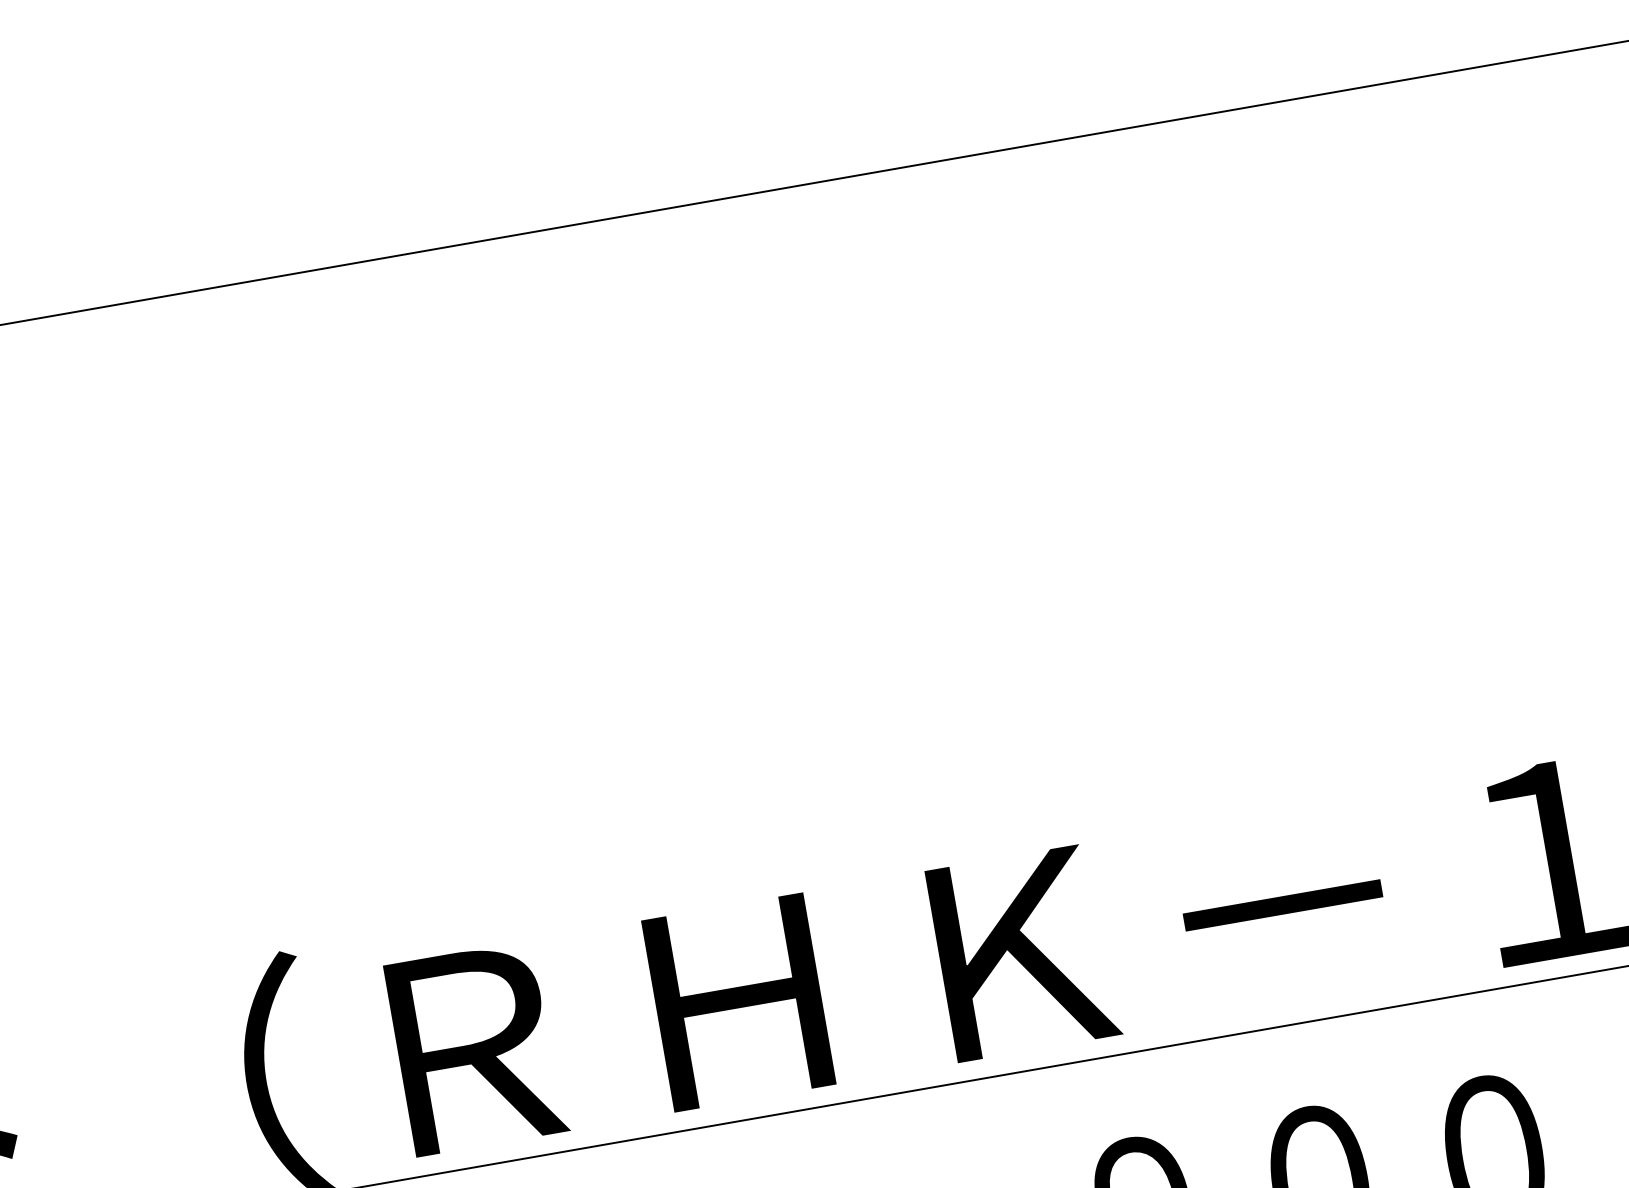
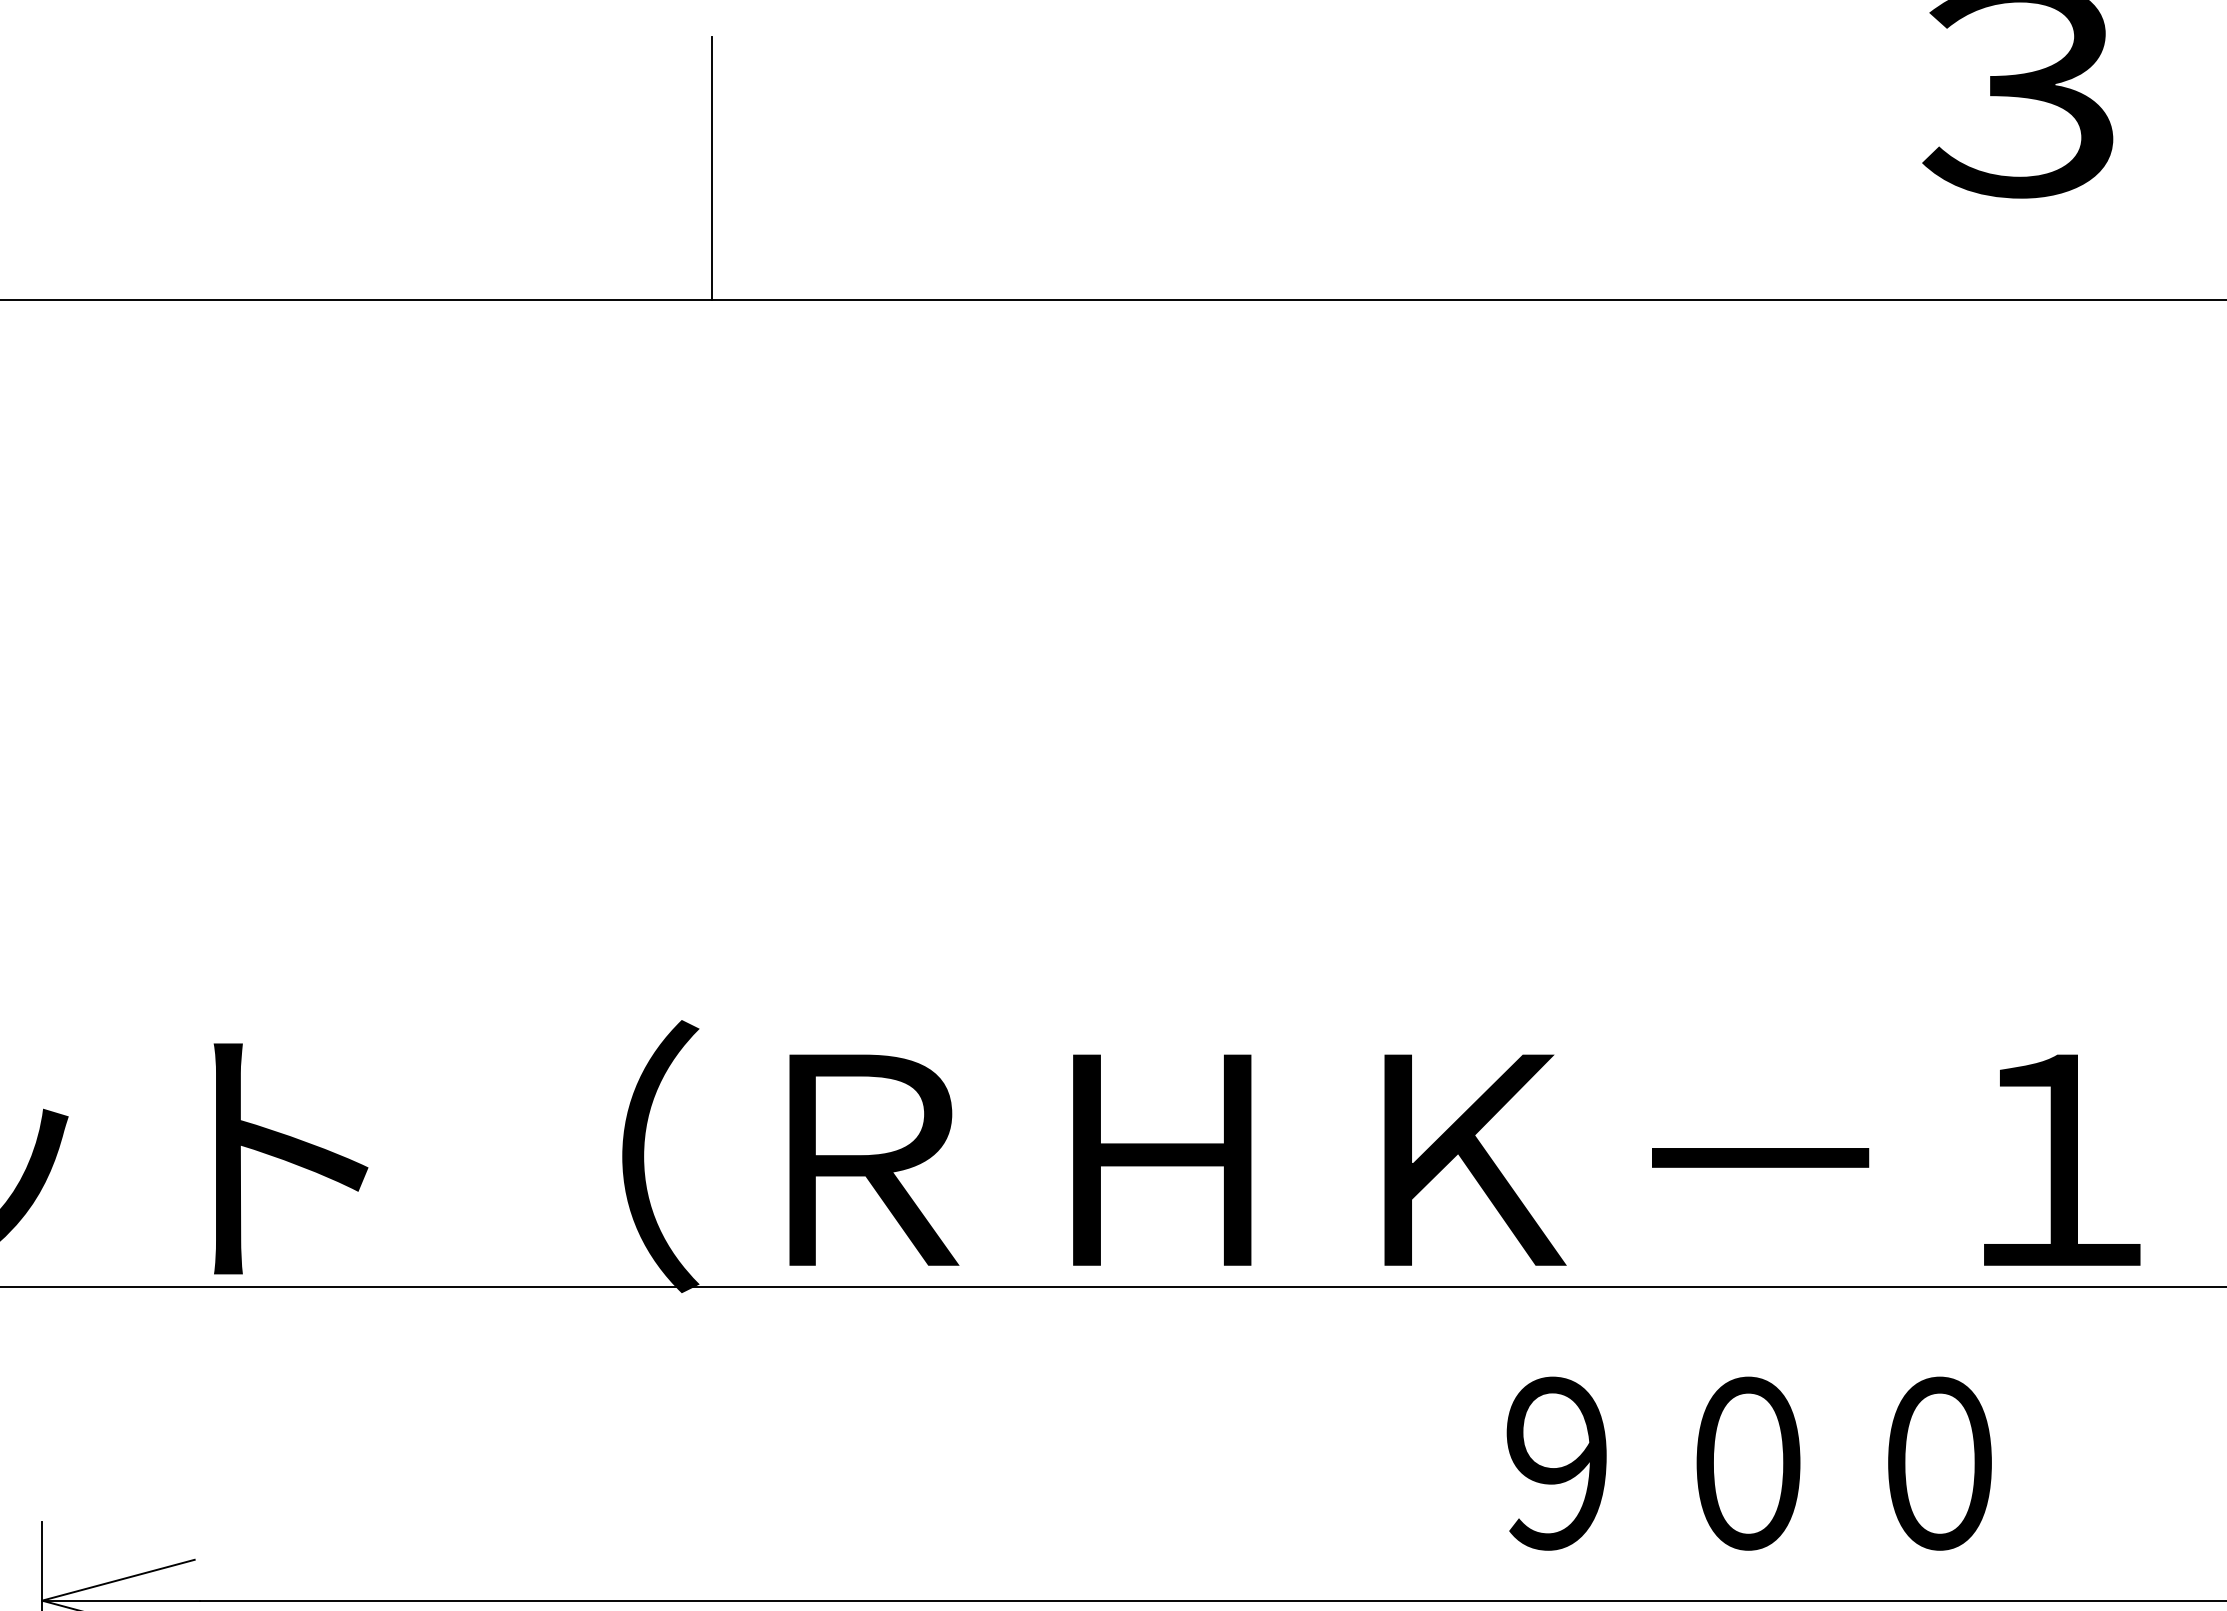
line: (171, 171) -> (712, 168), added

